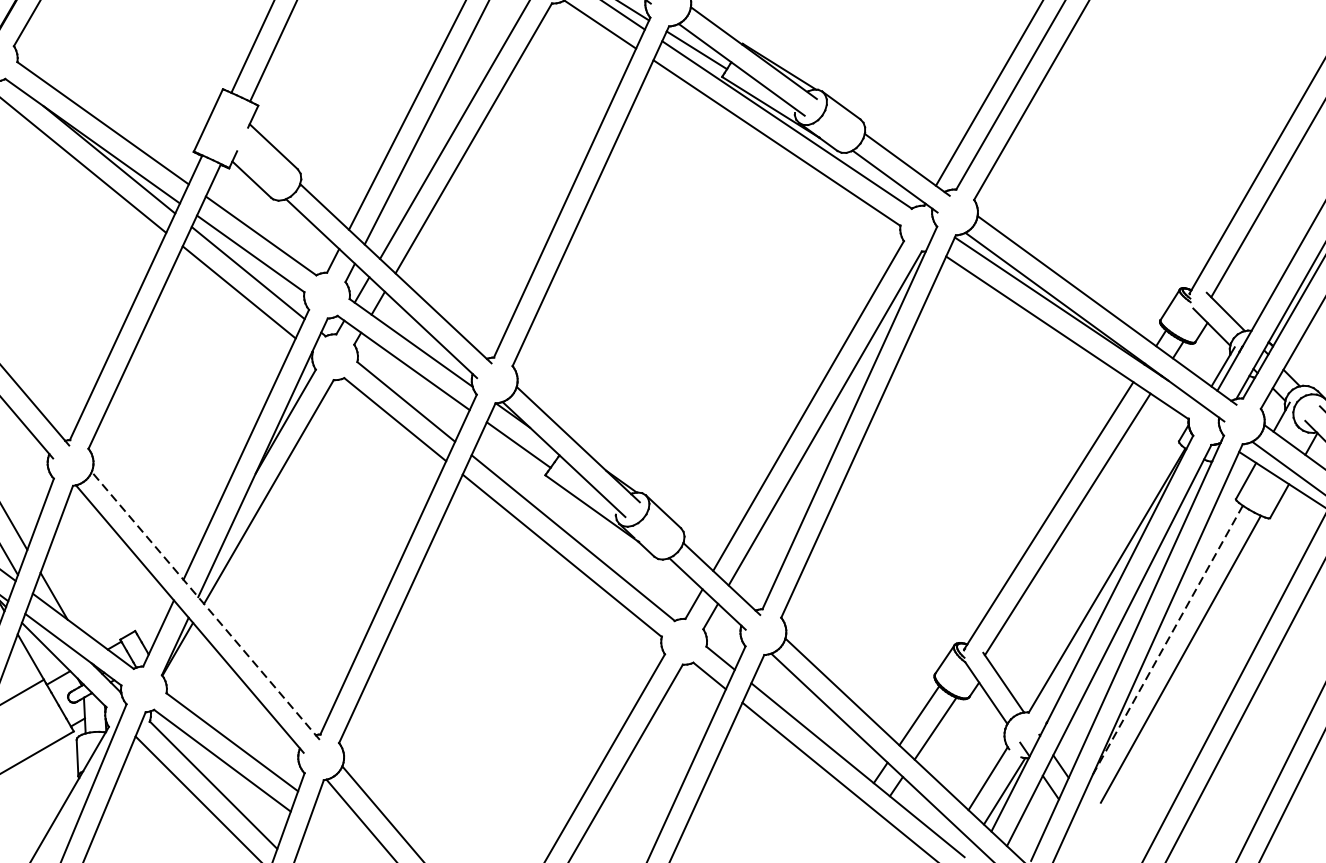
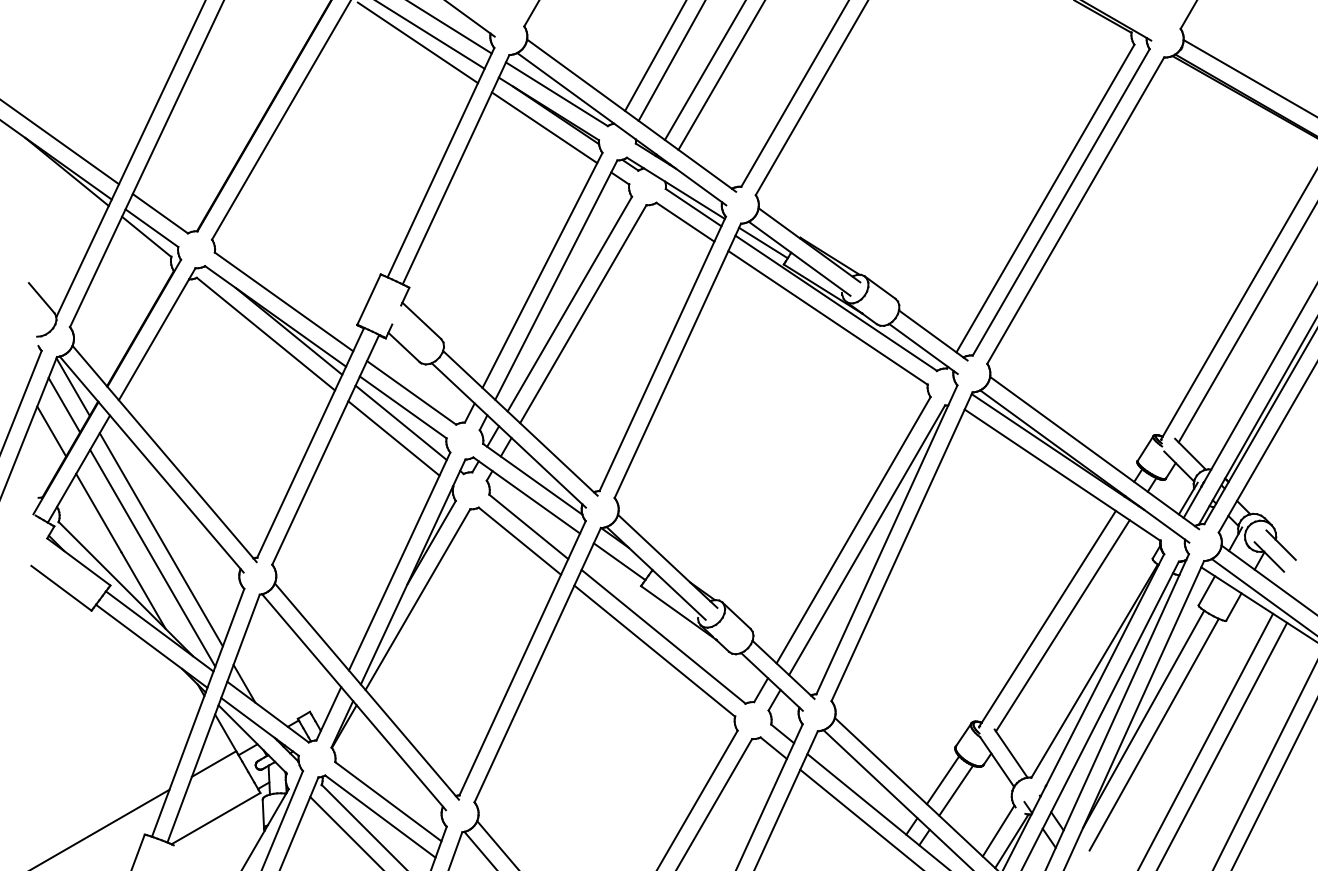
line: (205, 605) -> (366, 691), dashed -> solid
line: (1167, 640) -> (1143, 719), dashed -> solid

